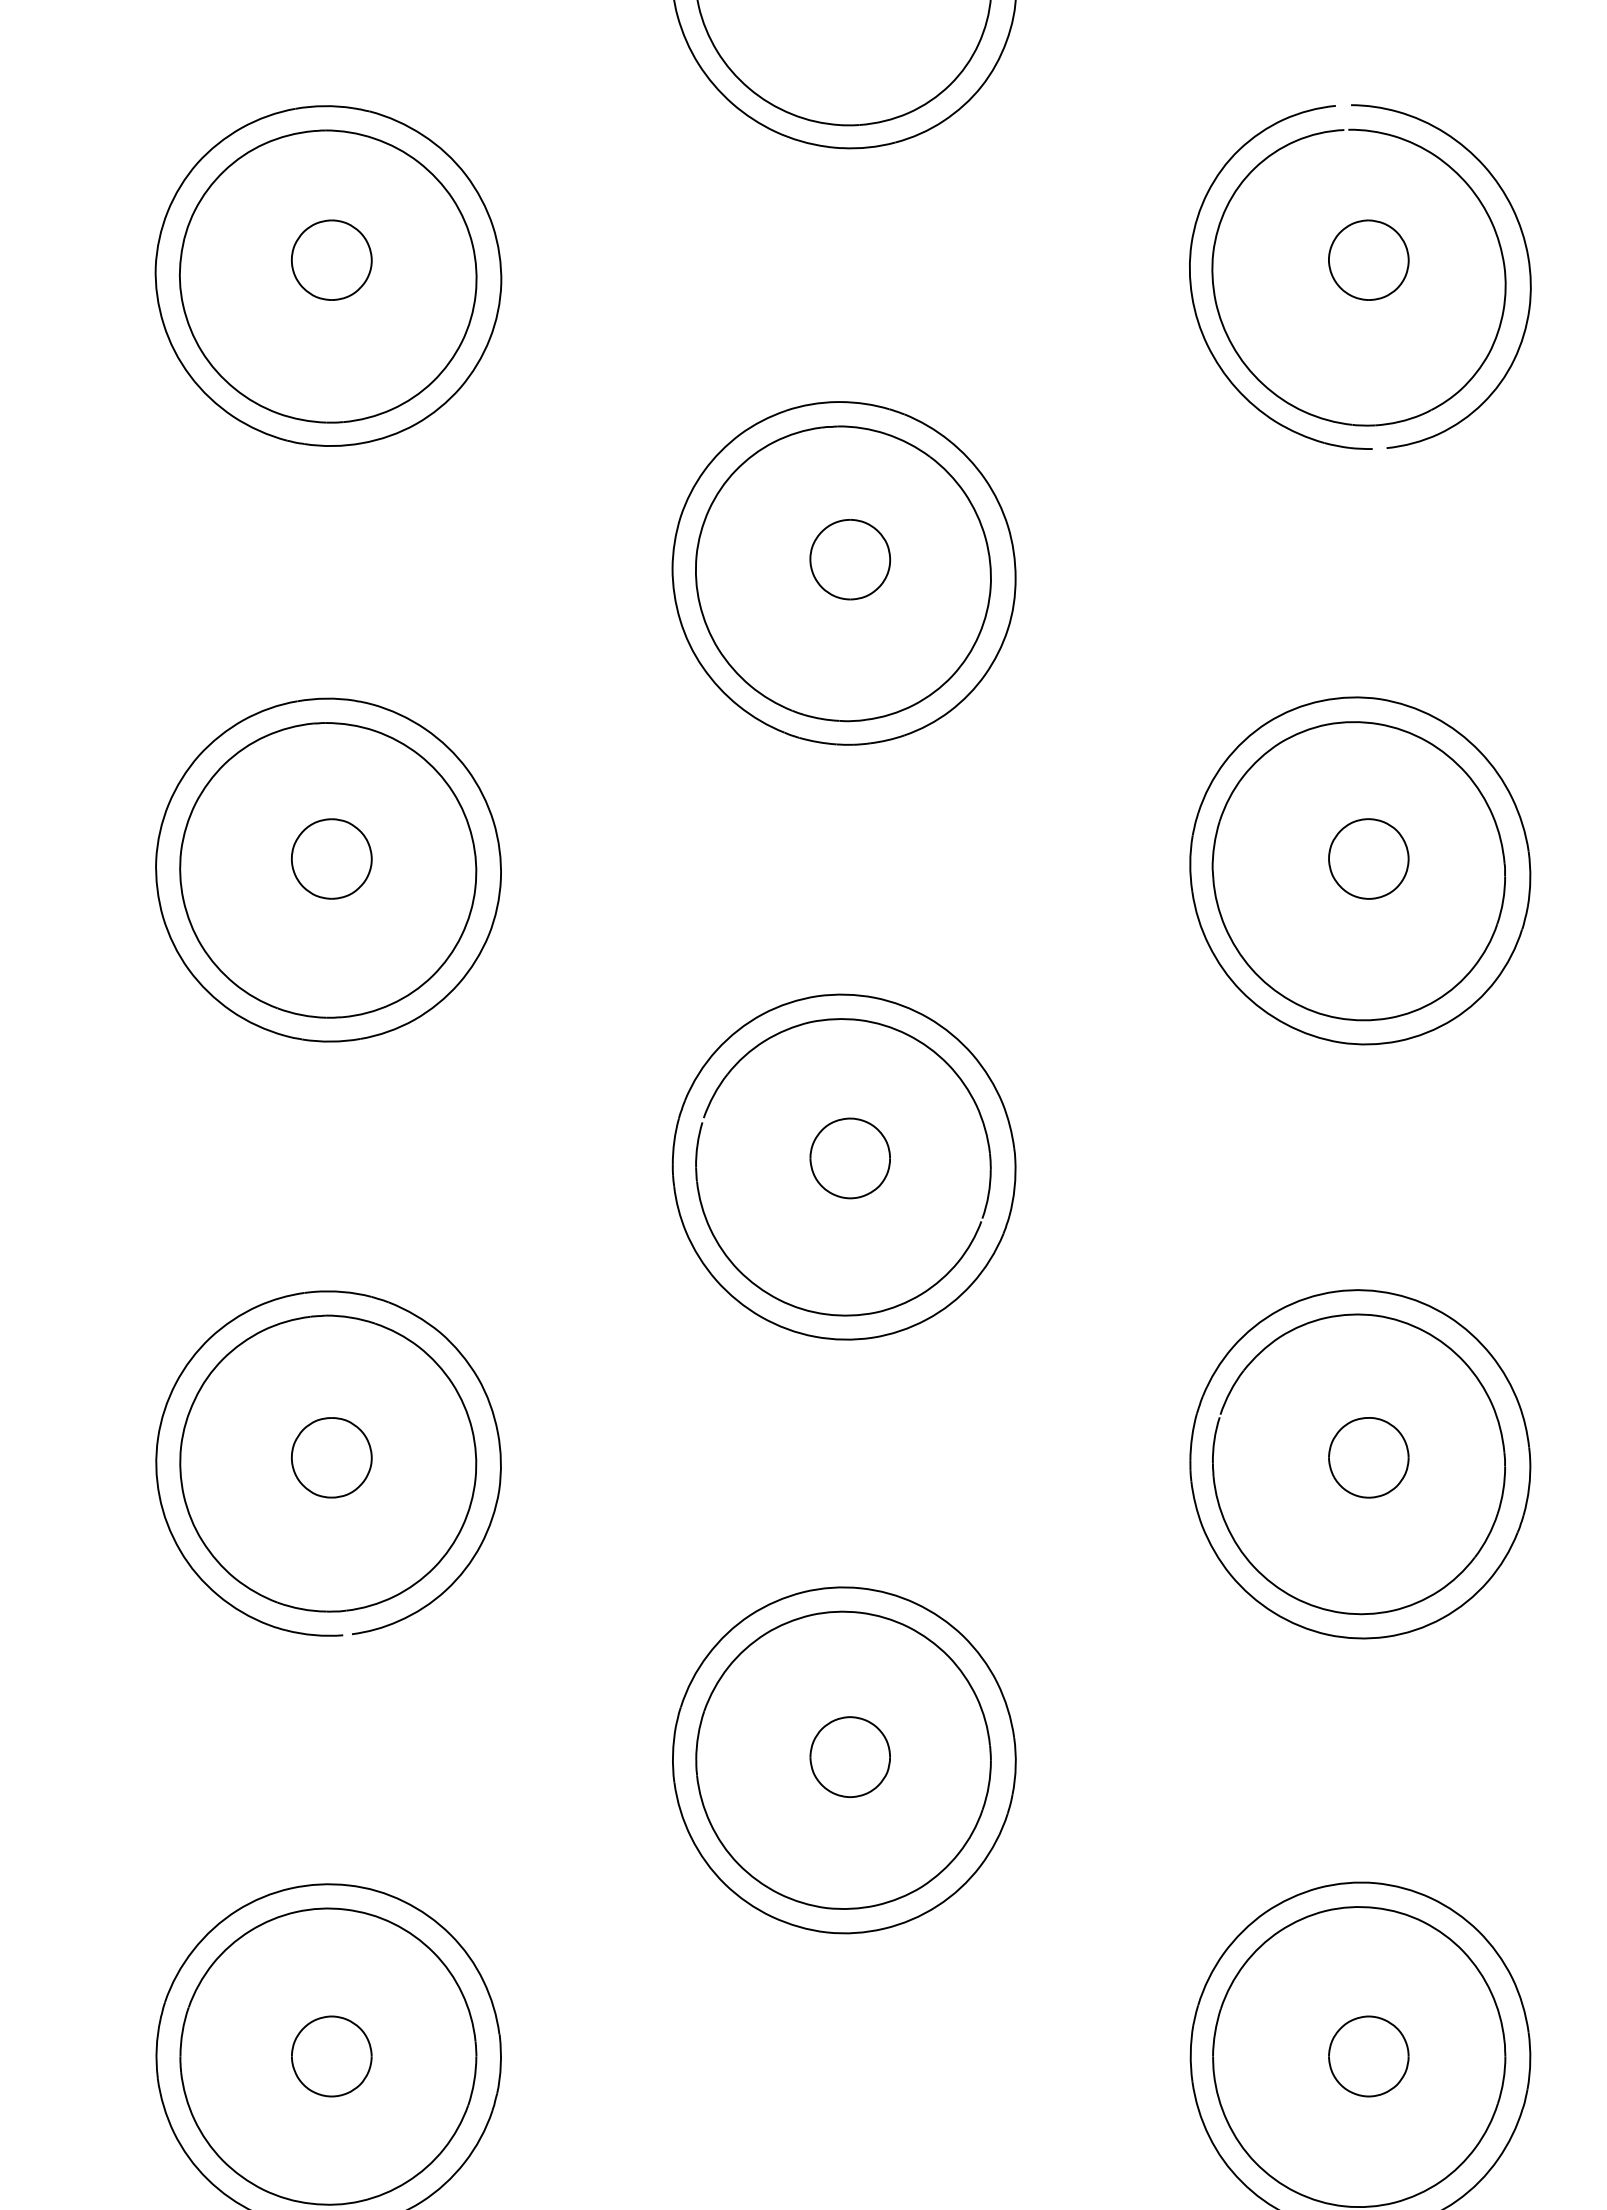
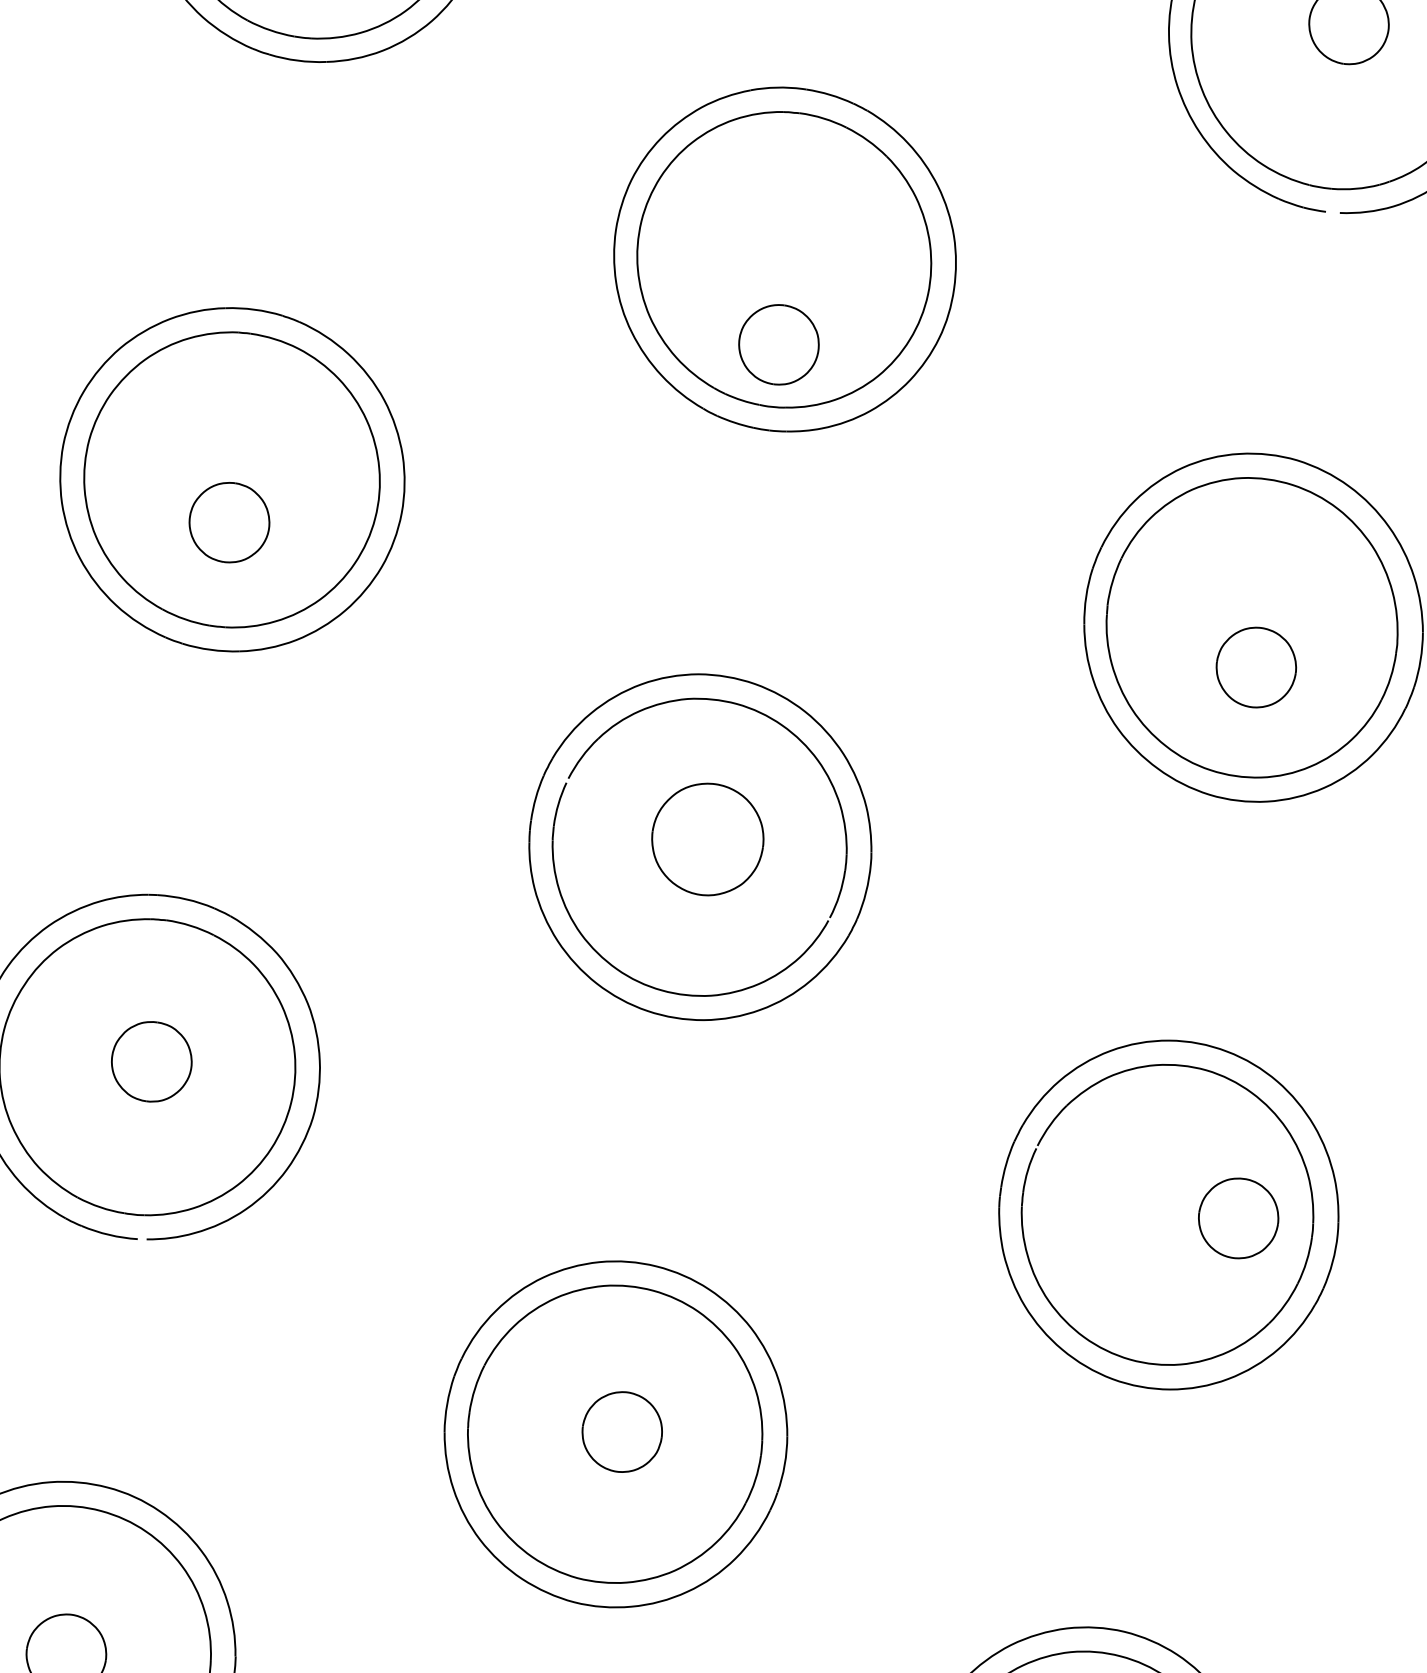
part: (850, 559) -> (779, 344), moved
part: (331, 858) -> (229, 522), moved
part: (1368, 858) -> (1256, 667), moved
part: (849, 1158) -> (706, 839), size x1.4
part: (1368, 1457) -> (1238, 1218), moved

